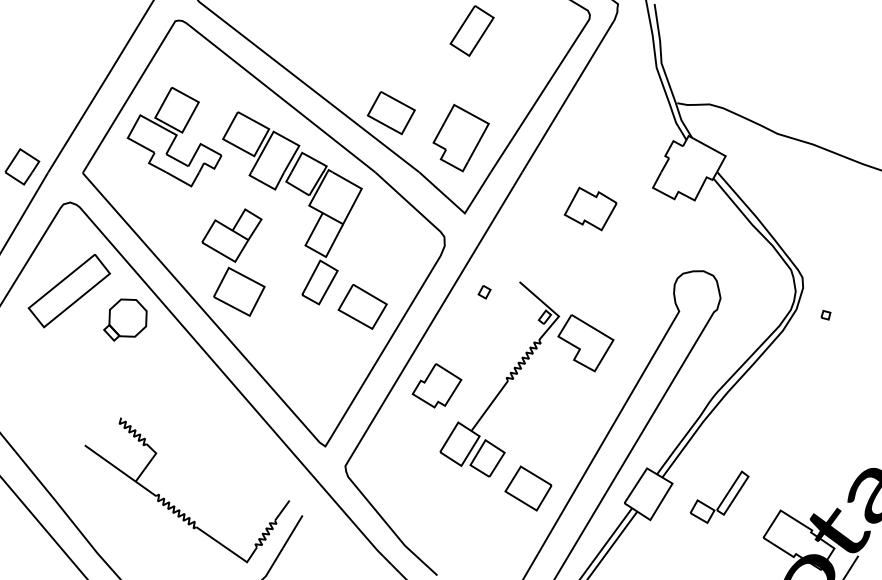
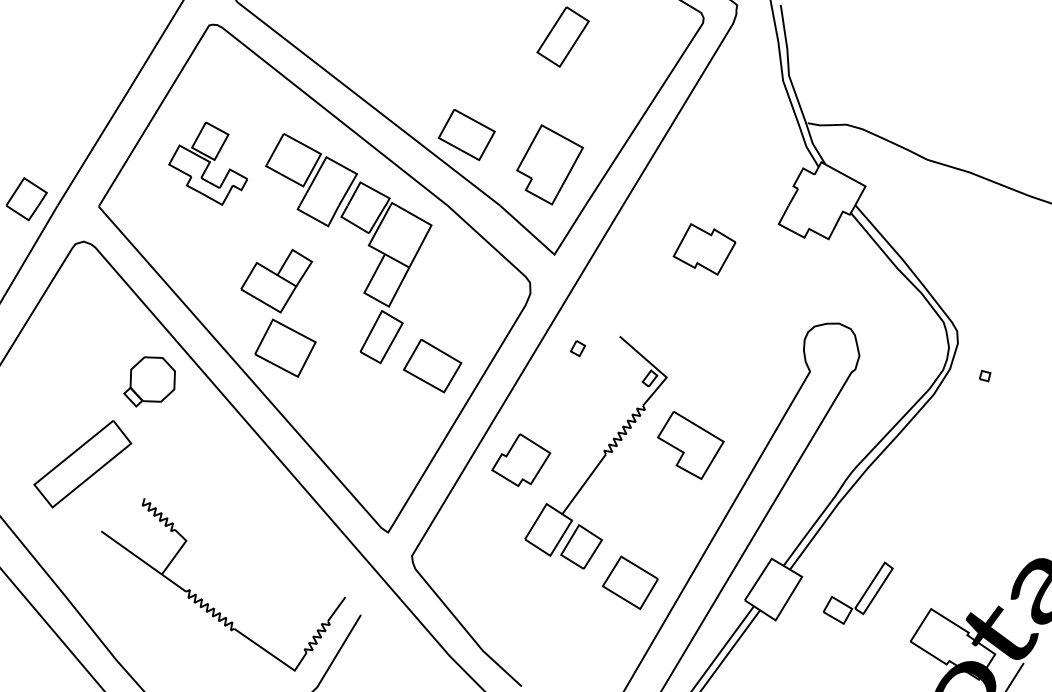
part: (173, 136) -> (207, 163), size x0.7
part: (69, 291) -> (82, 464), moved
part: (585, 343) -> (690, 445), moved

